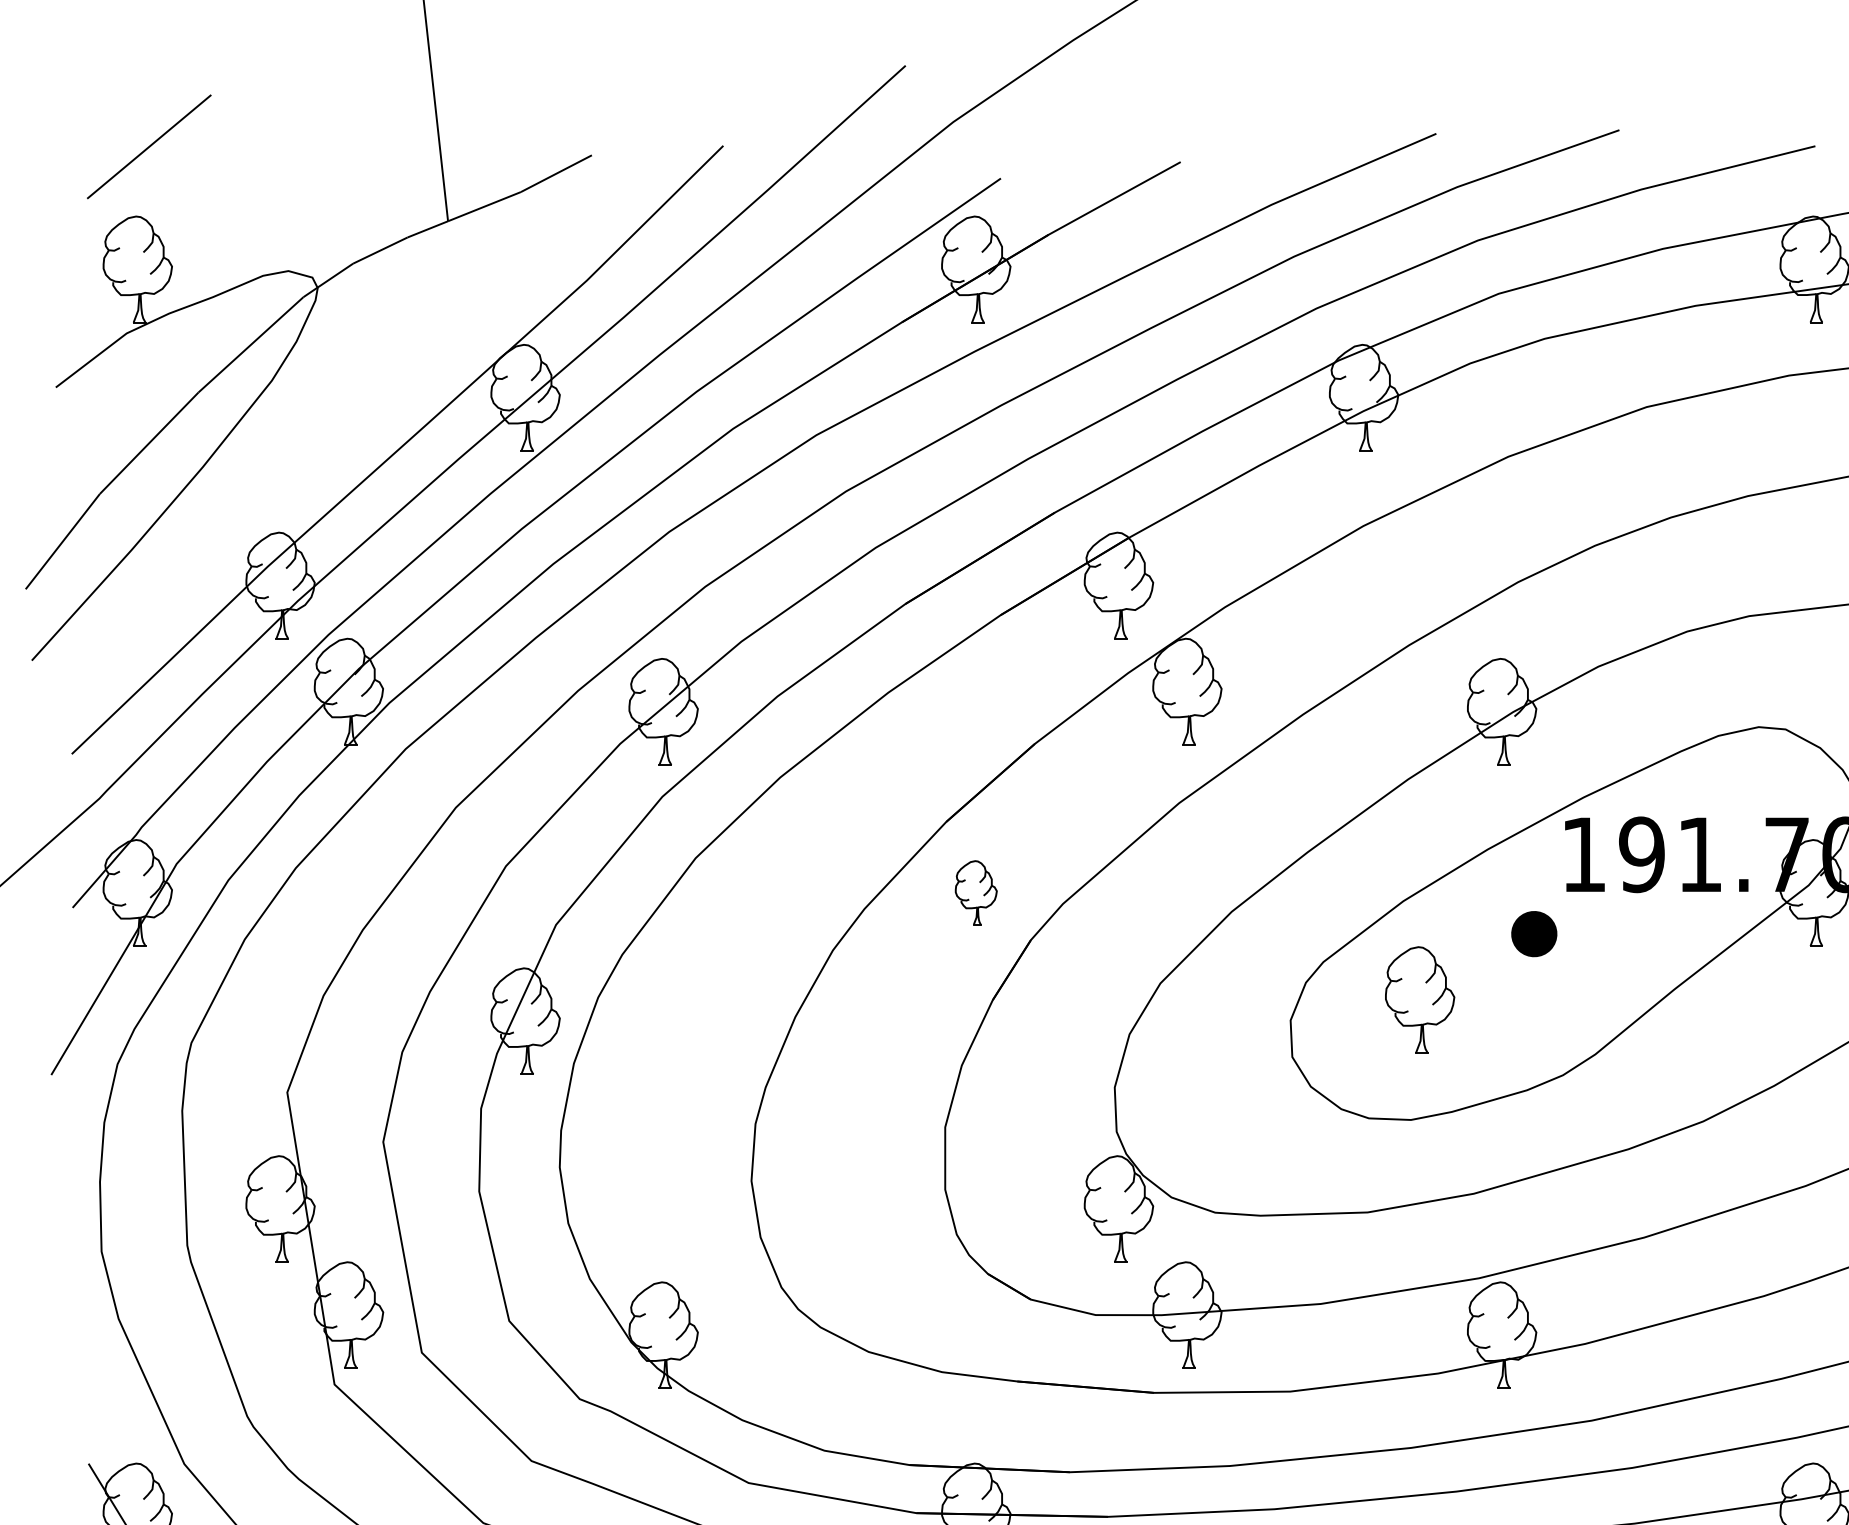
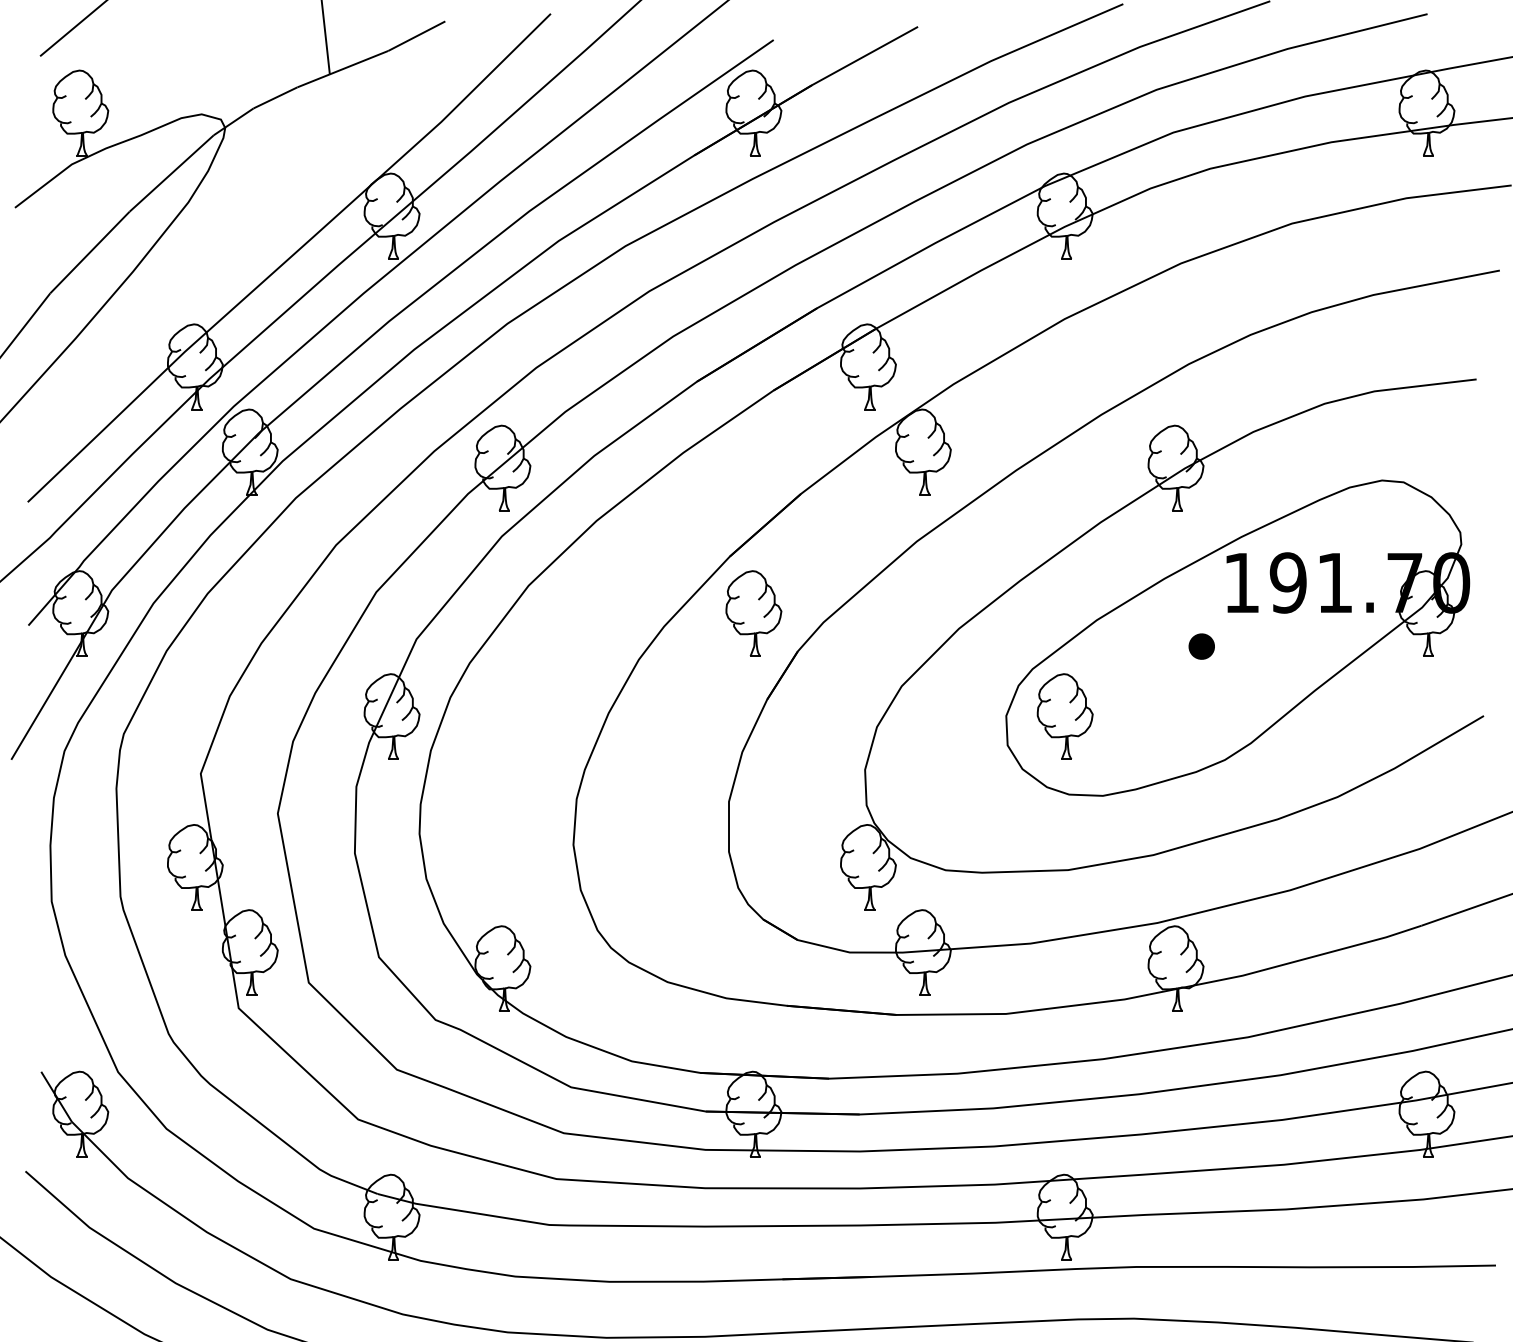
part: (975, 892) -> (753, 613), size x1.67
part: (1533, 933) -> (1201, 646), size x0.71
part: (1419, 999) -> (1064, 716), moved

